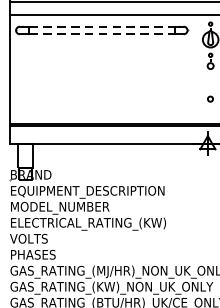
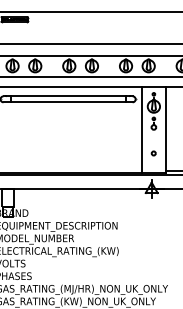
line: (102, 26) -> (68, 96), dashed -> solid
line: (102, 34) -> (68, 102), dashed -> solid
line: (196, 68) -> (142, 129), added

